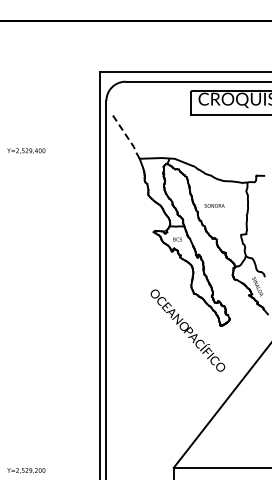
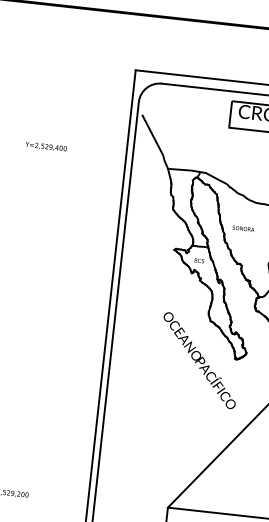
line: (126, 136) -> (156, 143), dashed -> solid

